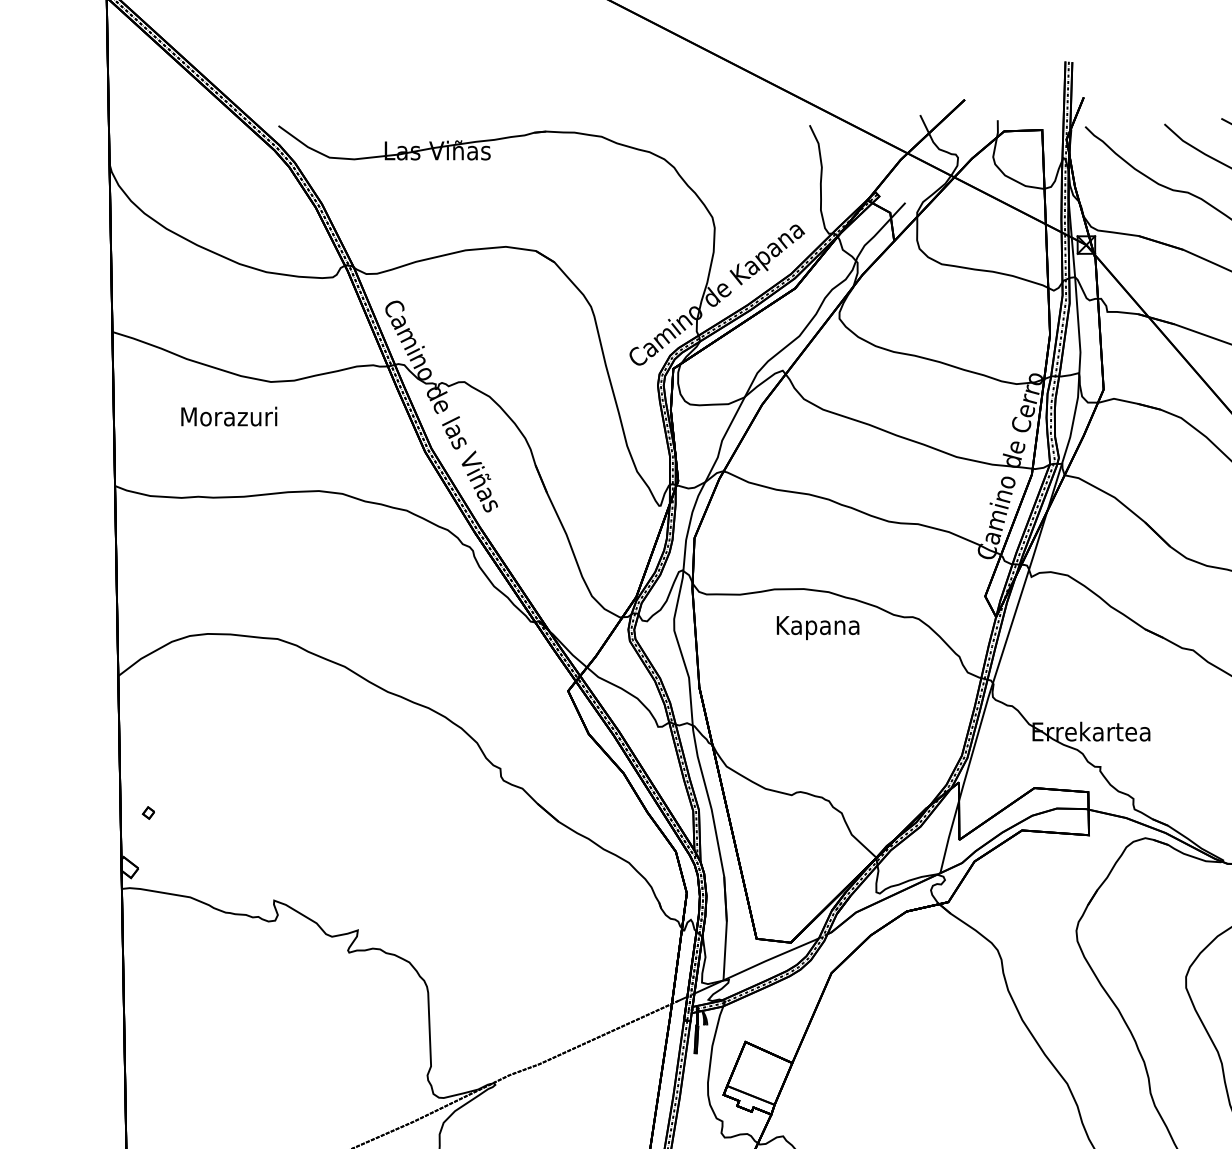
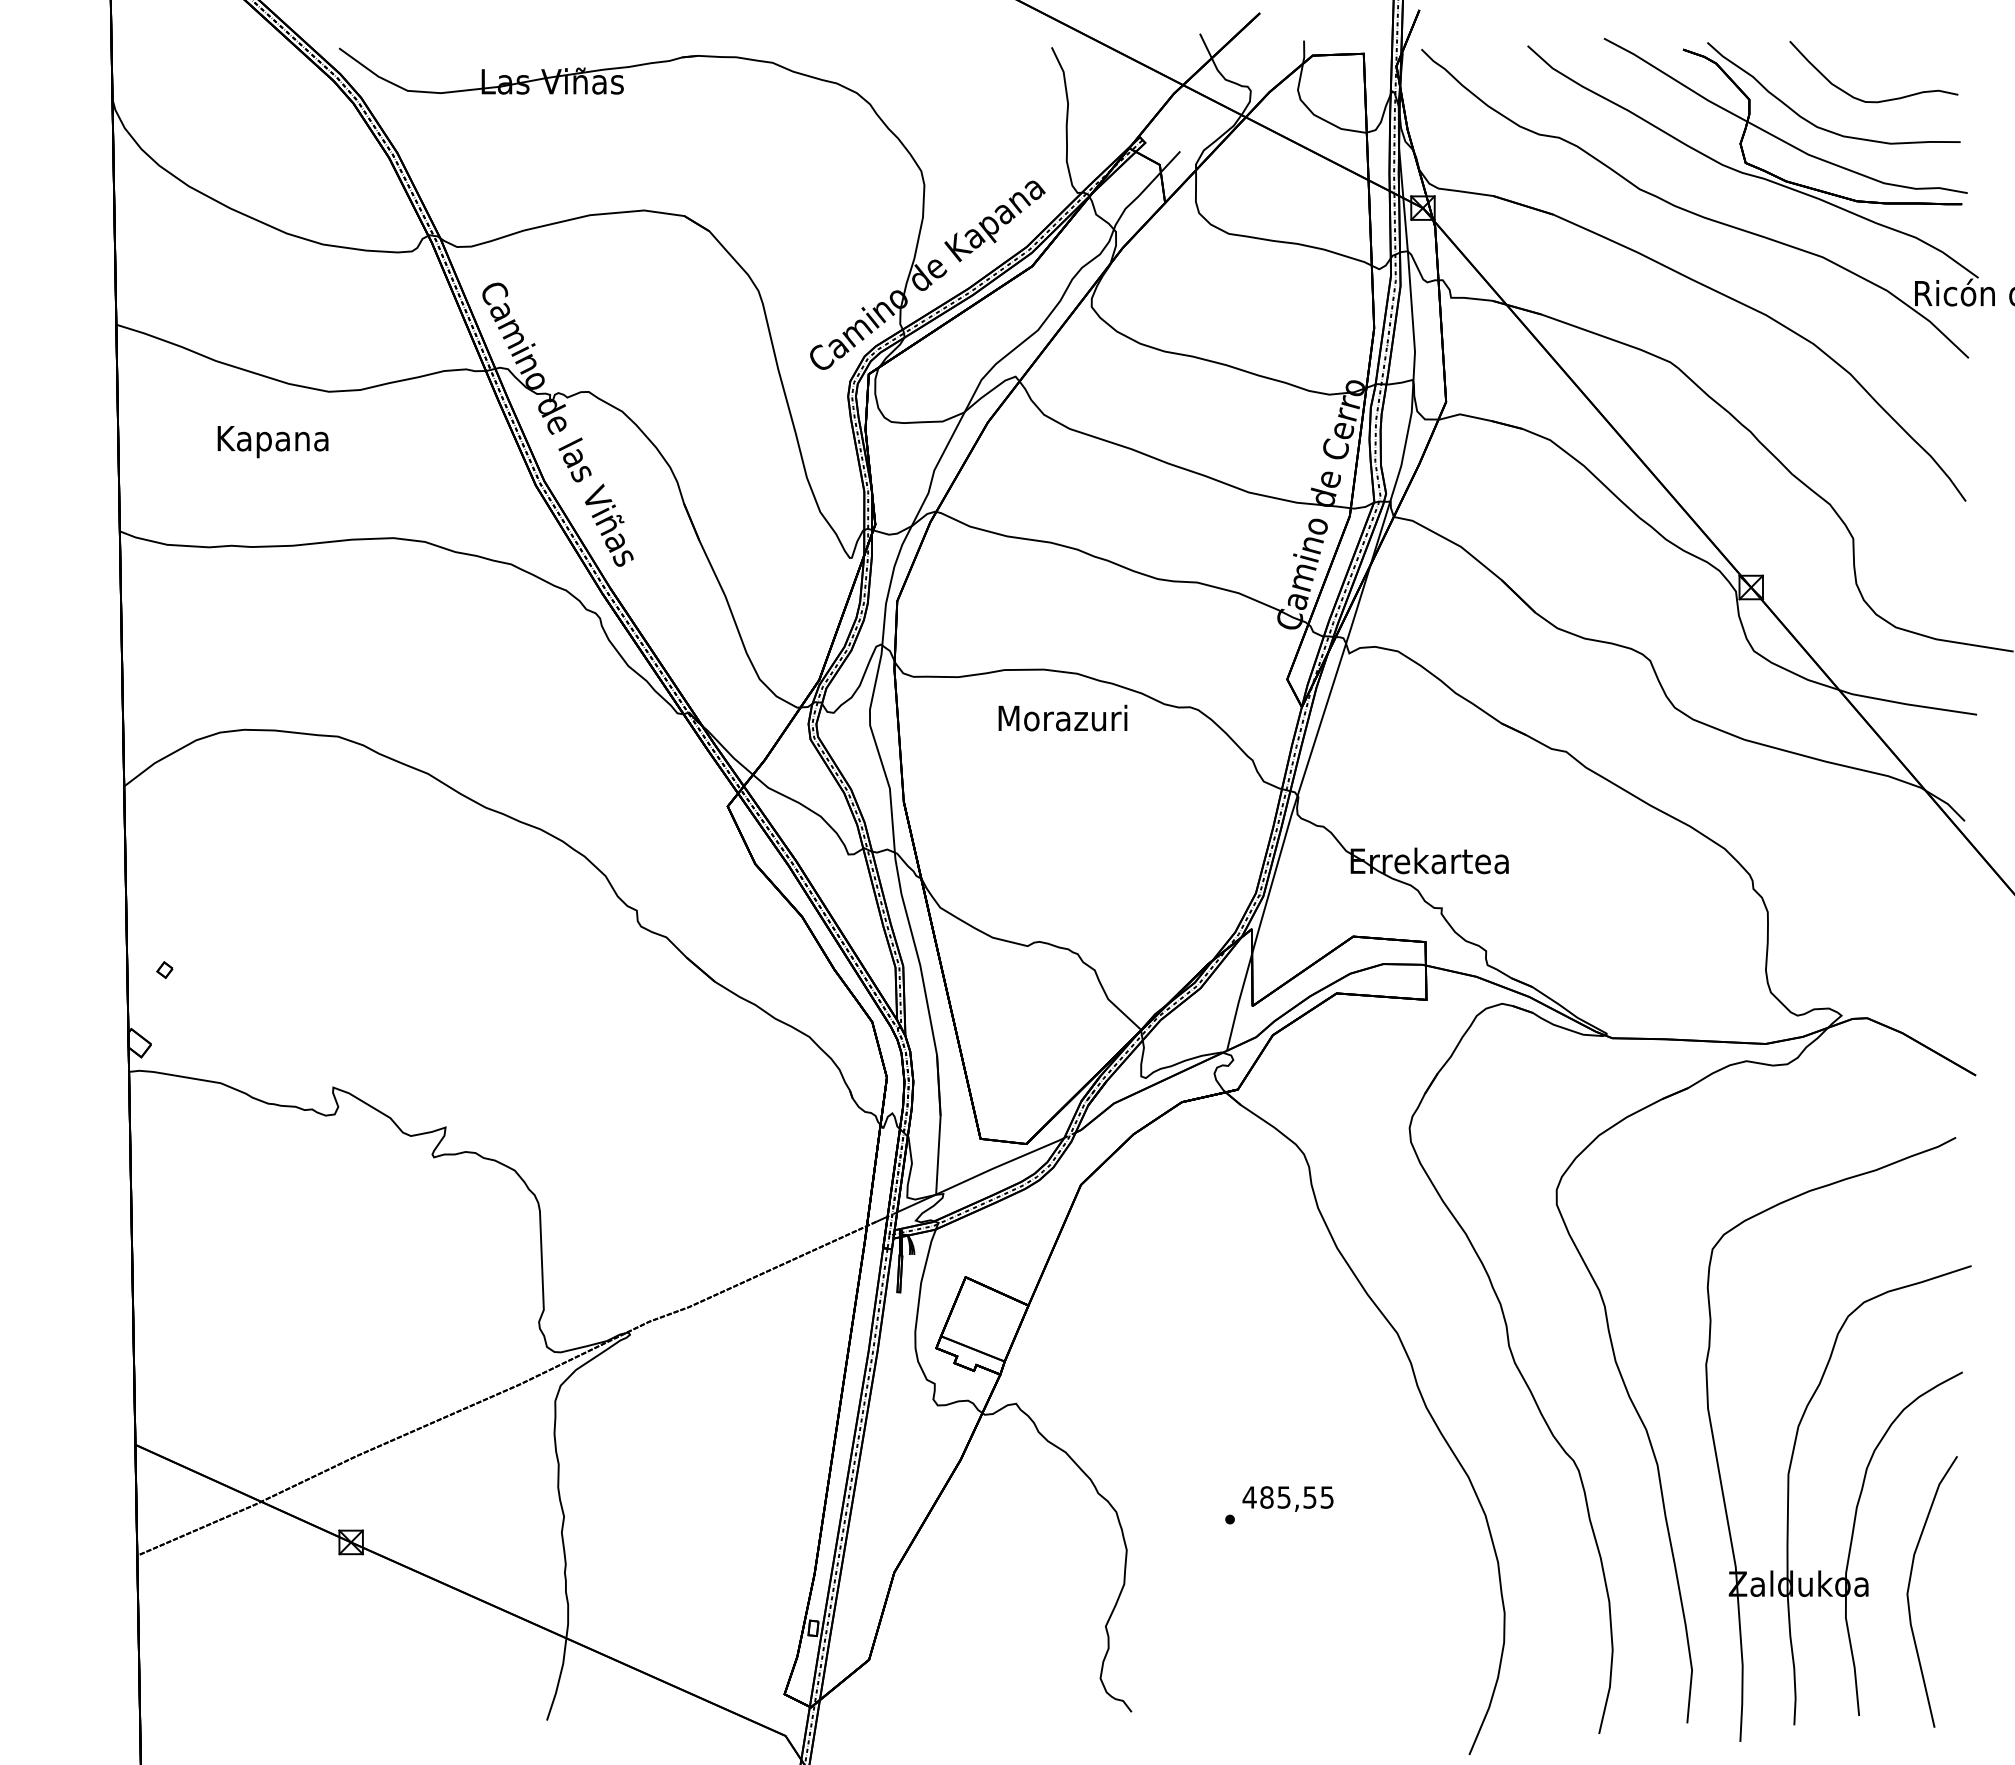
text: (228, 419) -> (272, 441), Morazuri -> Kapana
text: (817, 627) -> (1062, 721), Kapana -> Morazuri

